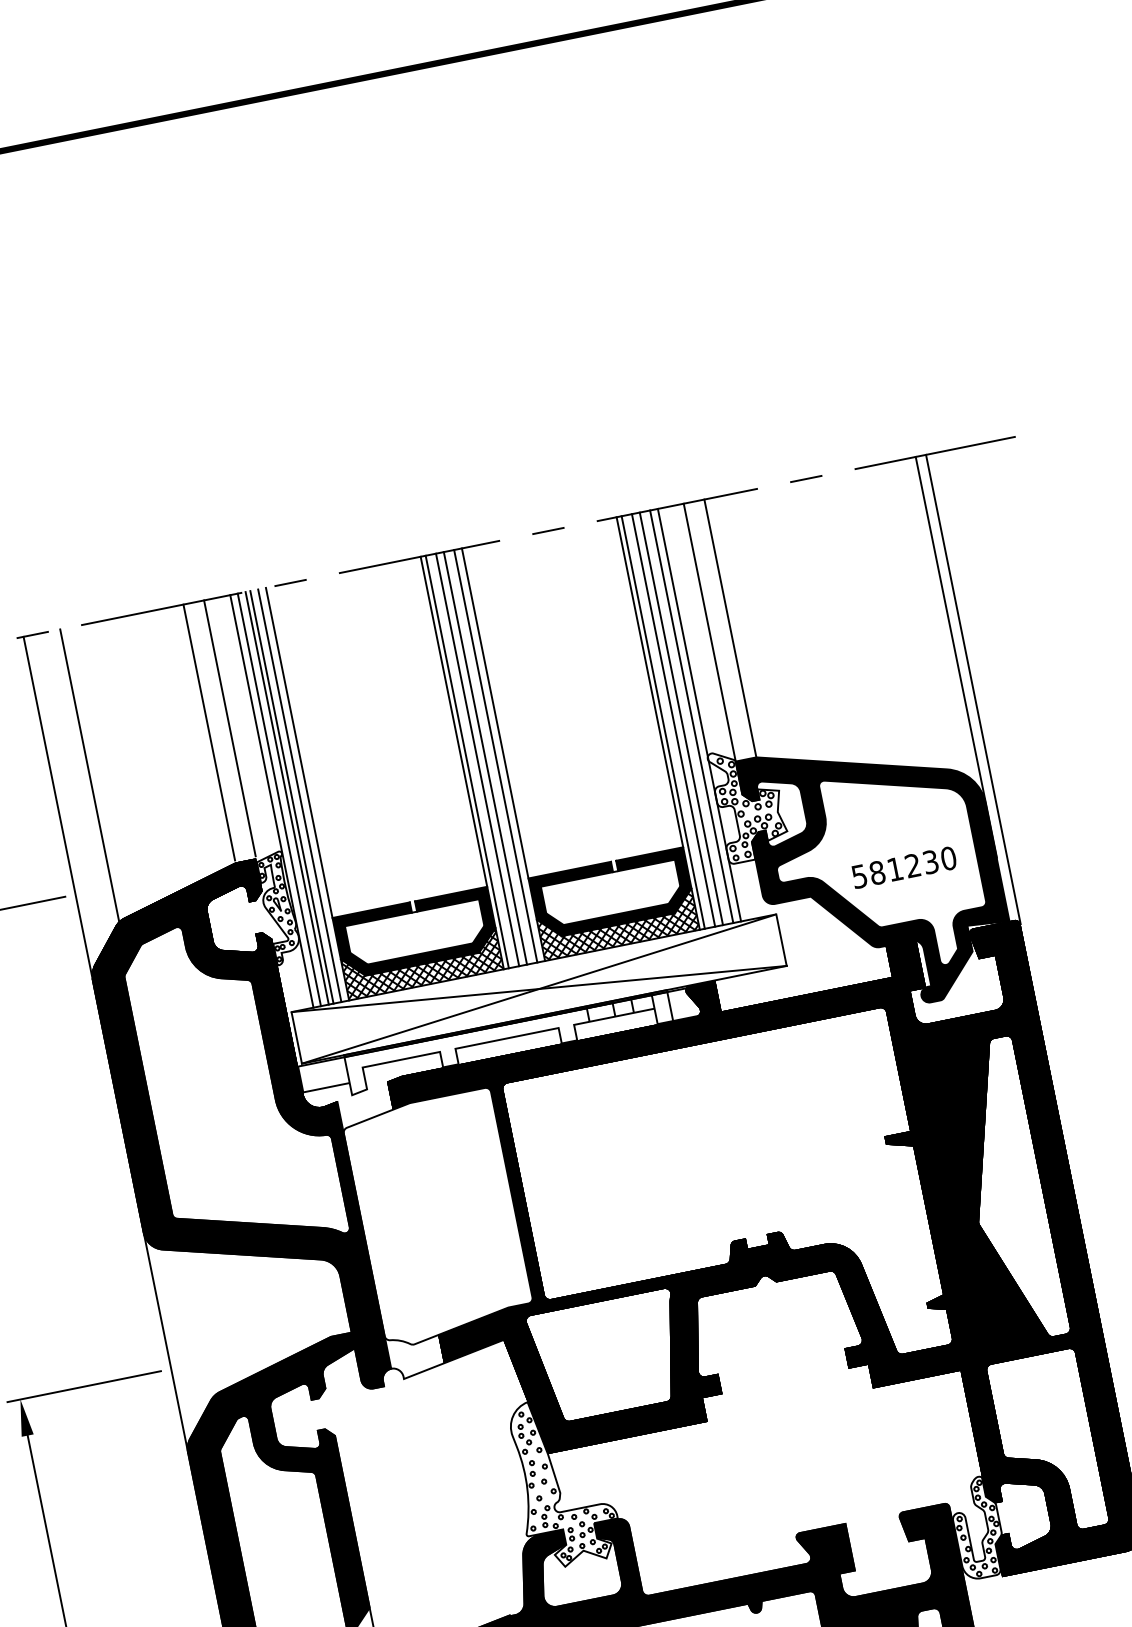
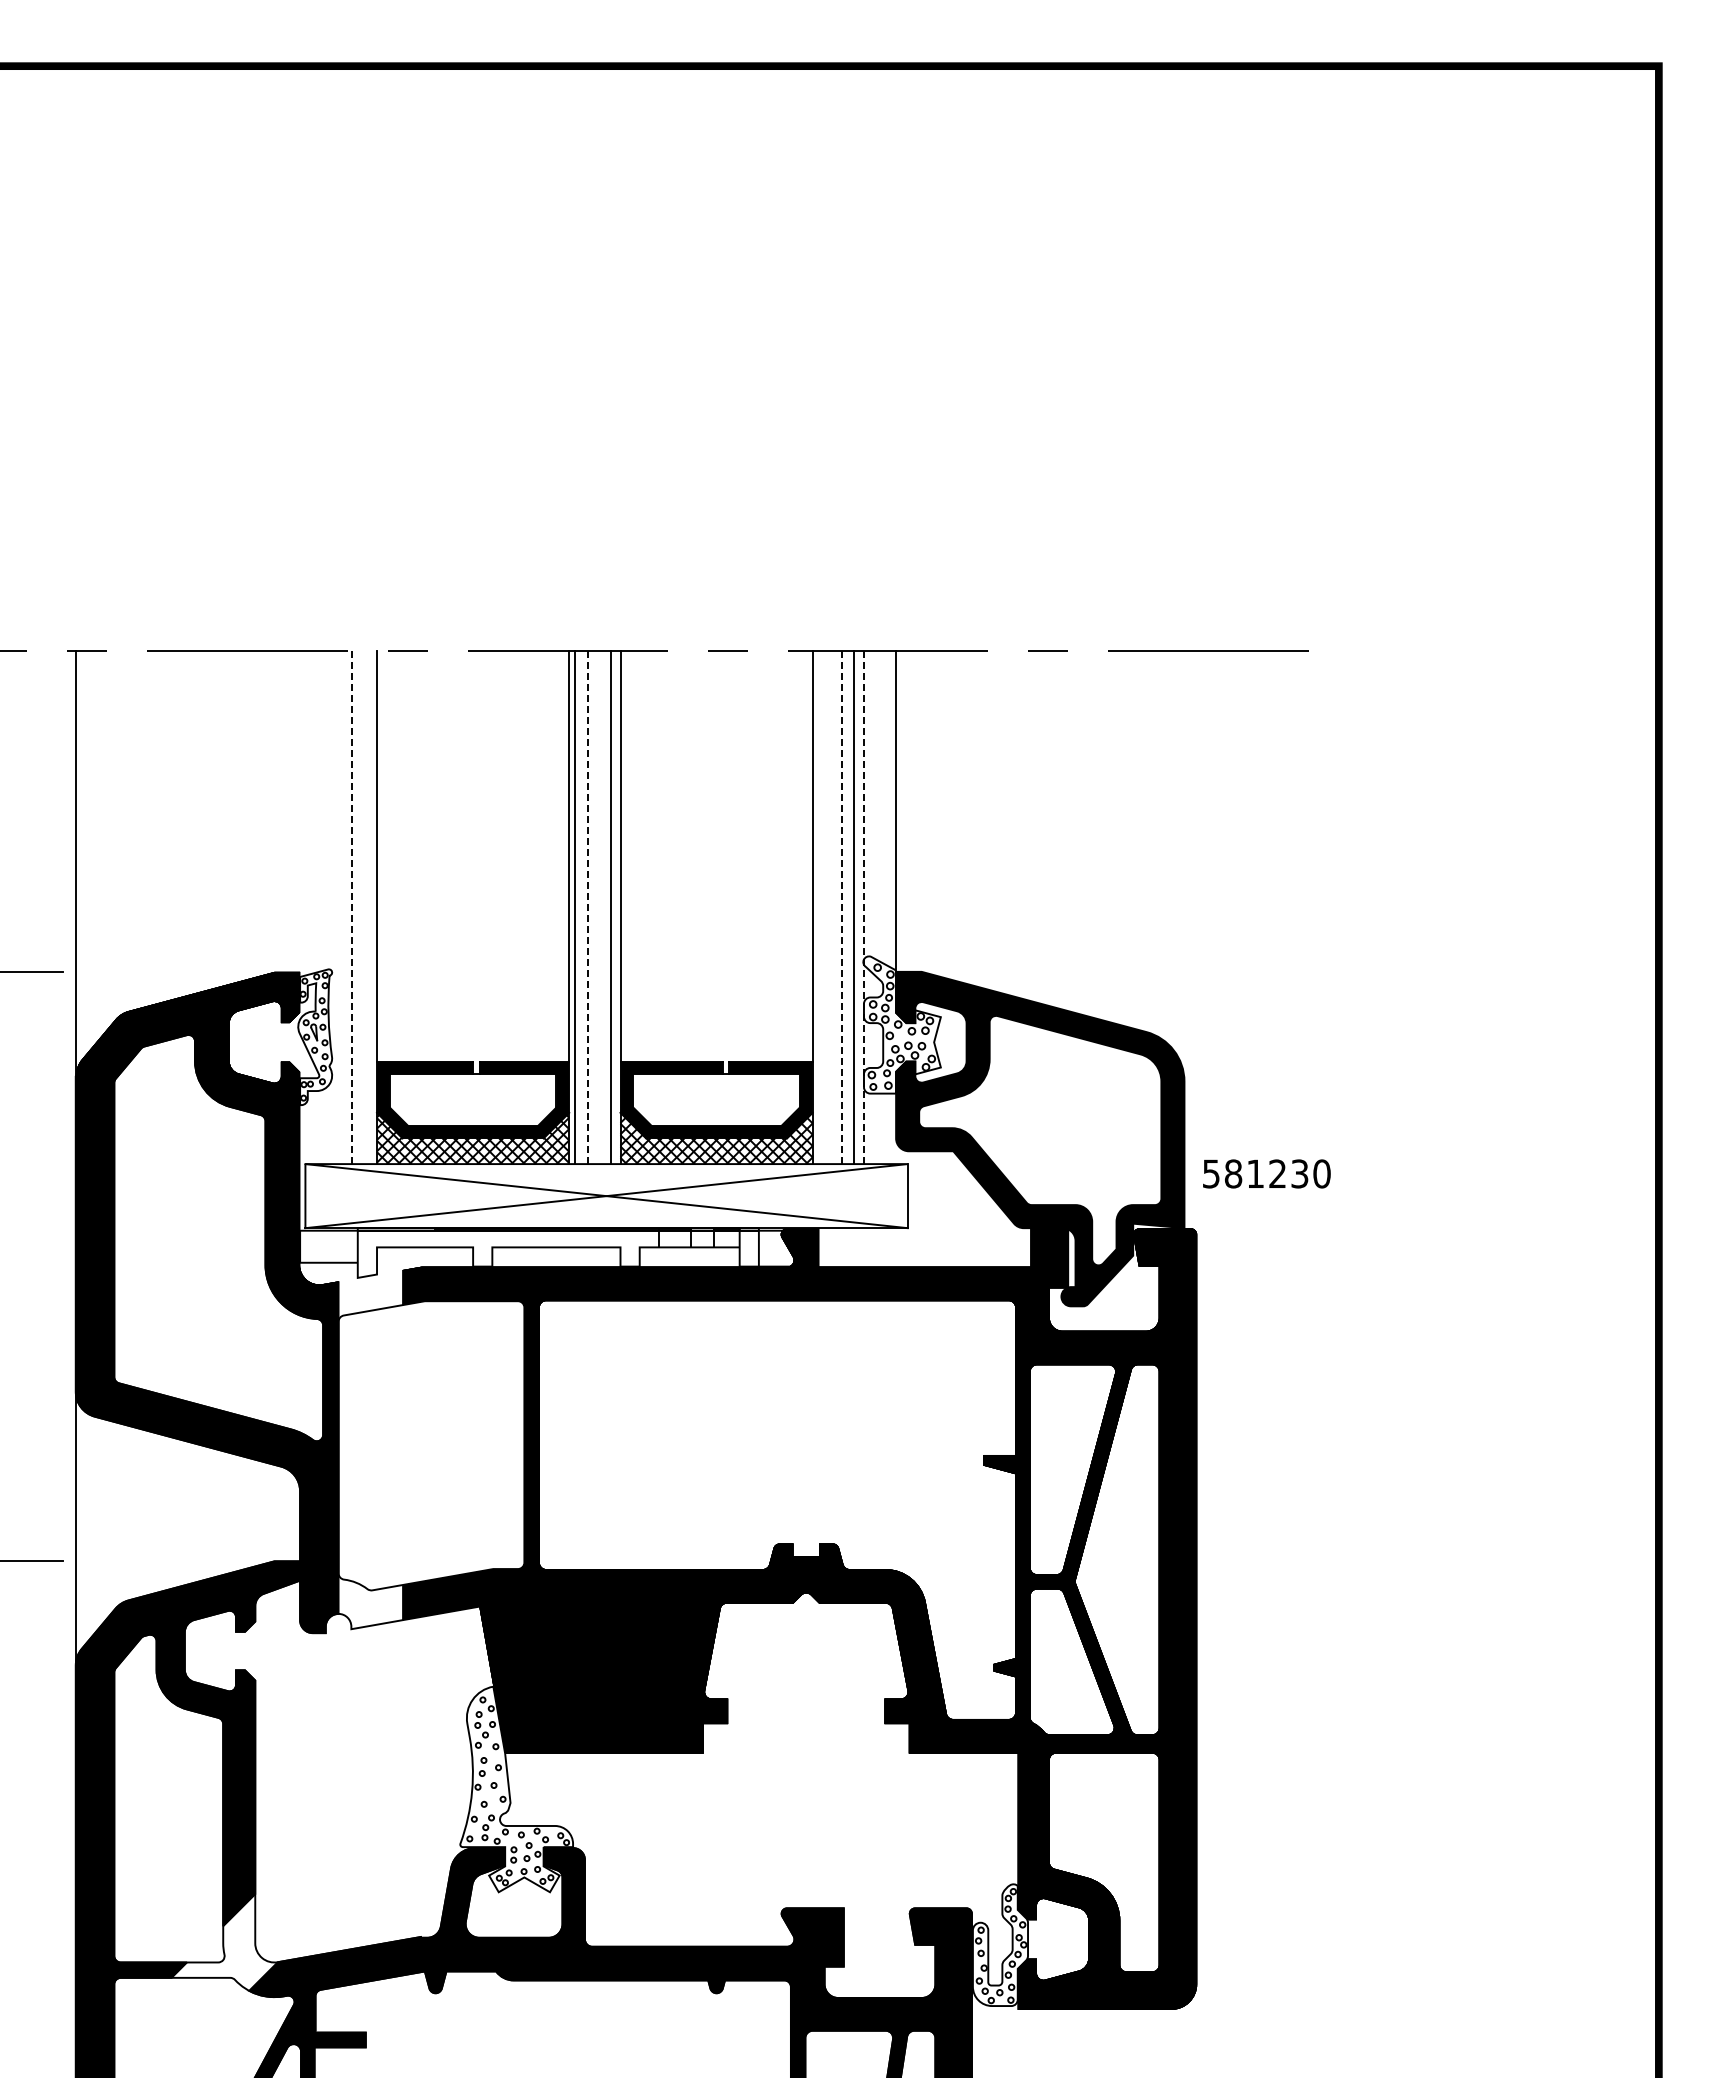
line: (730, 628) -> (921, 811), removed
line: (956, 657) -> (1184, 900), removed
line: (973, 689) -> (1197, 942), removed
line: (699, 715) -> (863, 908), solid -> dashed
line: (681, 718) -> (841, 907), solid -> dashed
line: (673, 720) -> (831, 907), removed
line: (662, 722) -> (818, 907), removed
line: (230, 728) -> (300, 810), removed
line: (209, 732) -> (274, 810), removed
line: (485, 758) -> (598, 907), removed
line: (477, 759) -> (588, 907), solid -> dashed
line: (89, 775) -> (121, 832), removed
line: (299, 795) -> (367, 907), removed
line: (291, 797) -> (357, 907), removed
line: (286, 798) -> (351, 907), solid -> dashed
line: (278, 799) -> (341, 907), removed
line: (271, 801) -> (332, 907), removed
text: (903, 867) -> (1266, 1173), moved

